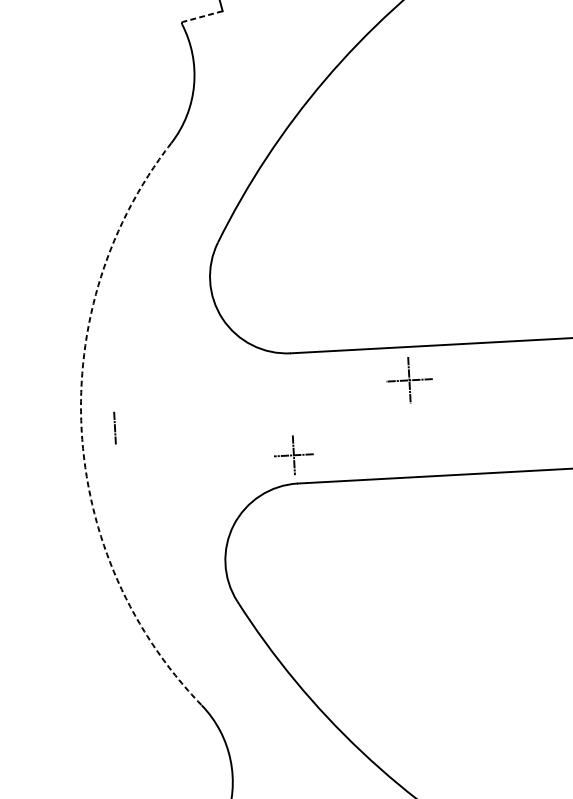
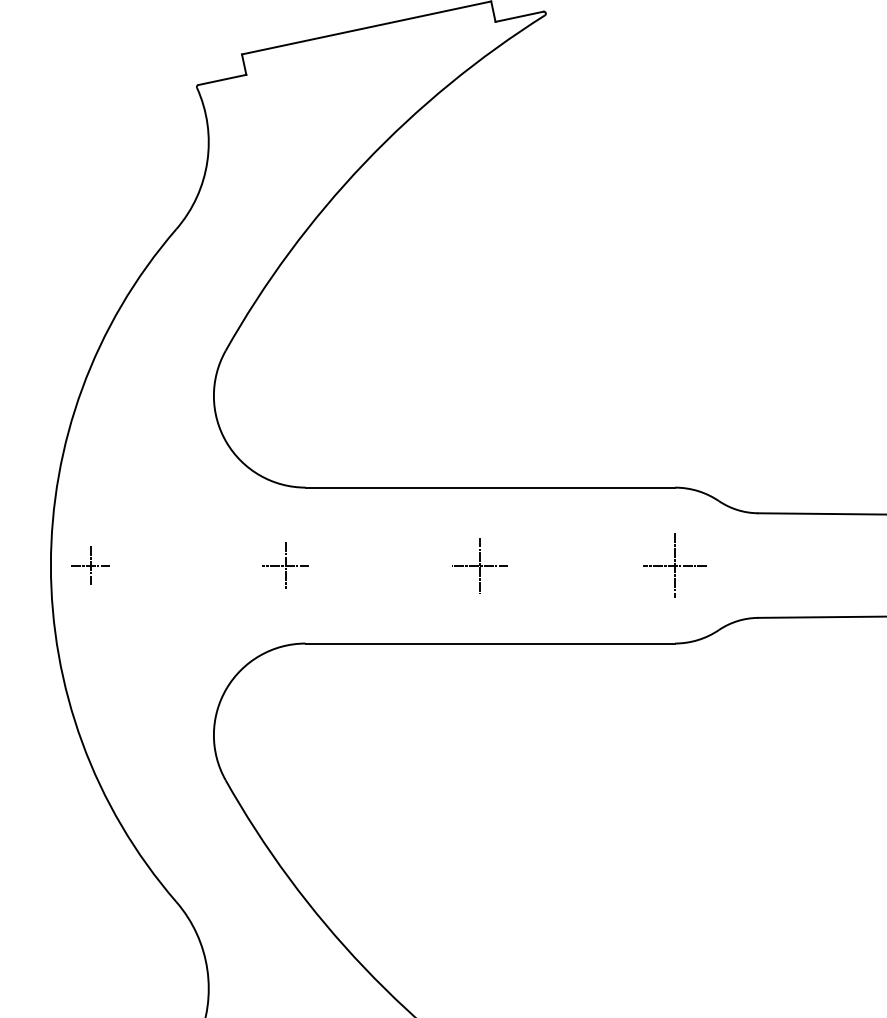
line: (202, 17) -> (221, 80), dashed -> solid
part: (408, 380) -> (479, 565), moved
line: (114, 428) -> (90, 565), added
arc: (81, 429) -> (50, 565), dashed -> solid
part: (293, 455) -> (285, 565), moved

